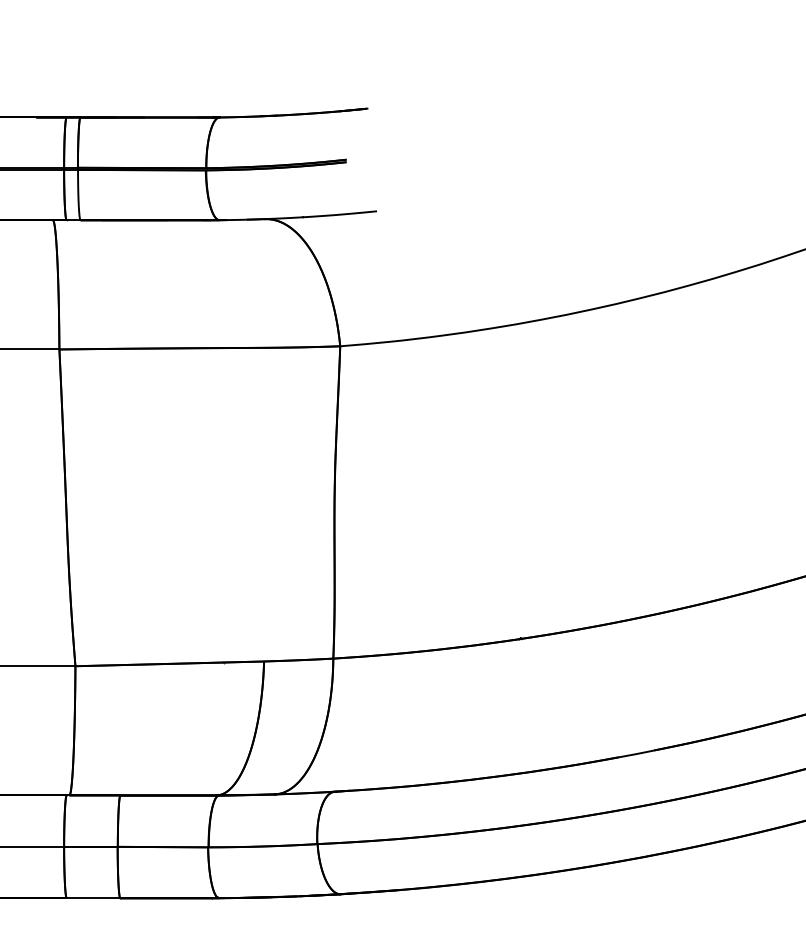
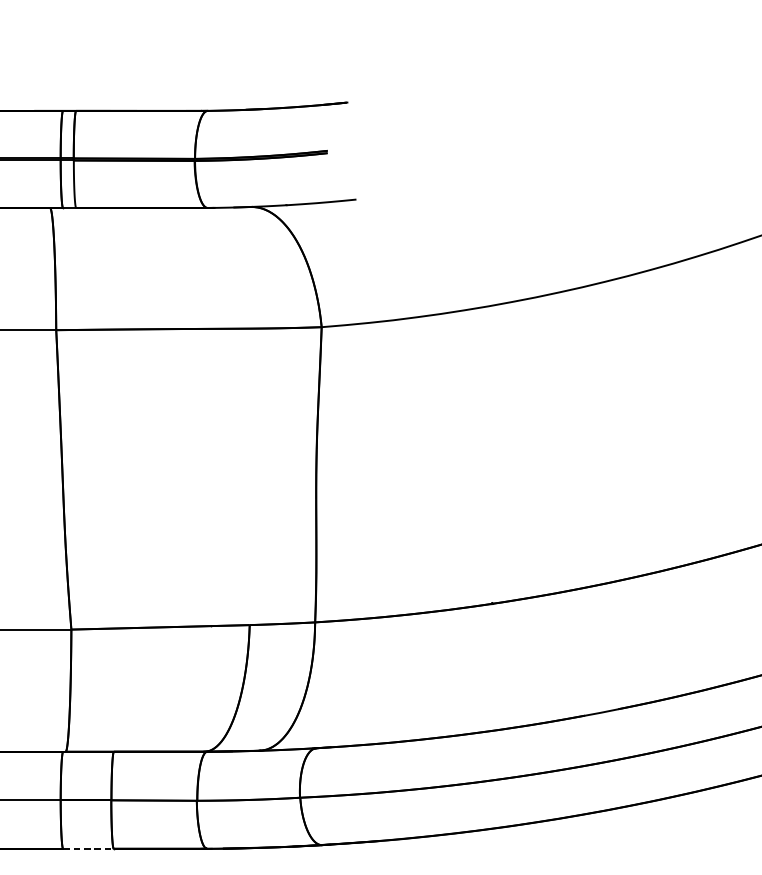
line: (93, 898) -> (88, 849), solid -> dashed

